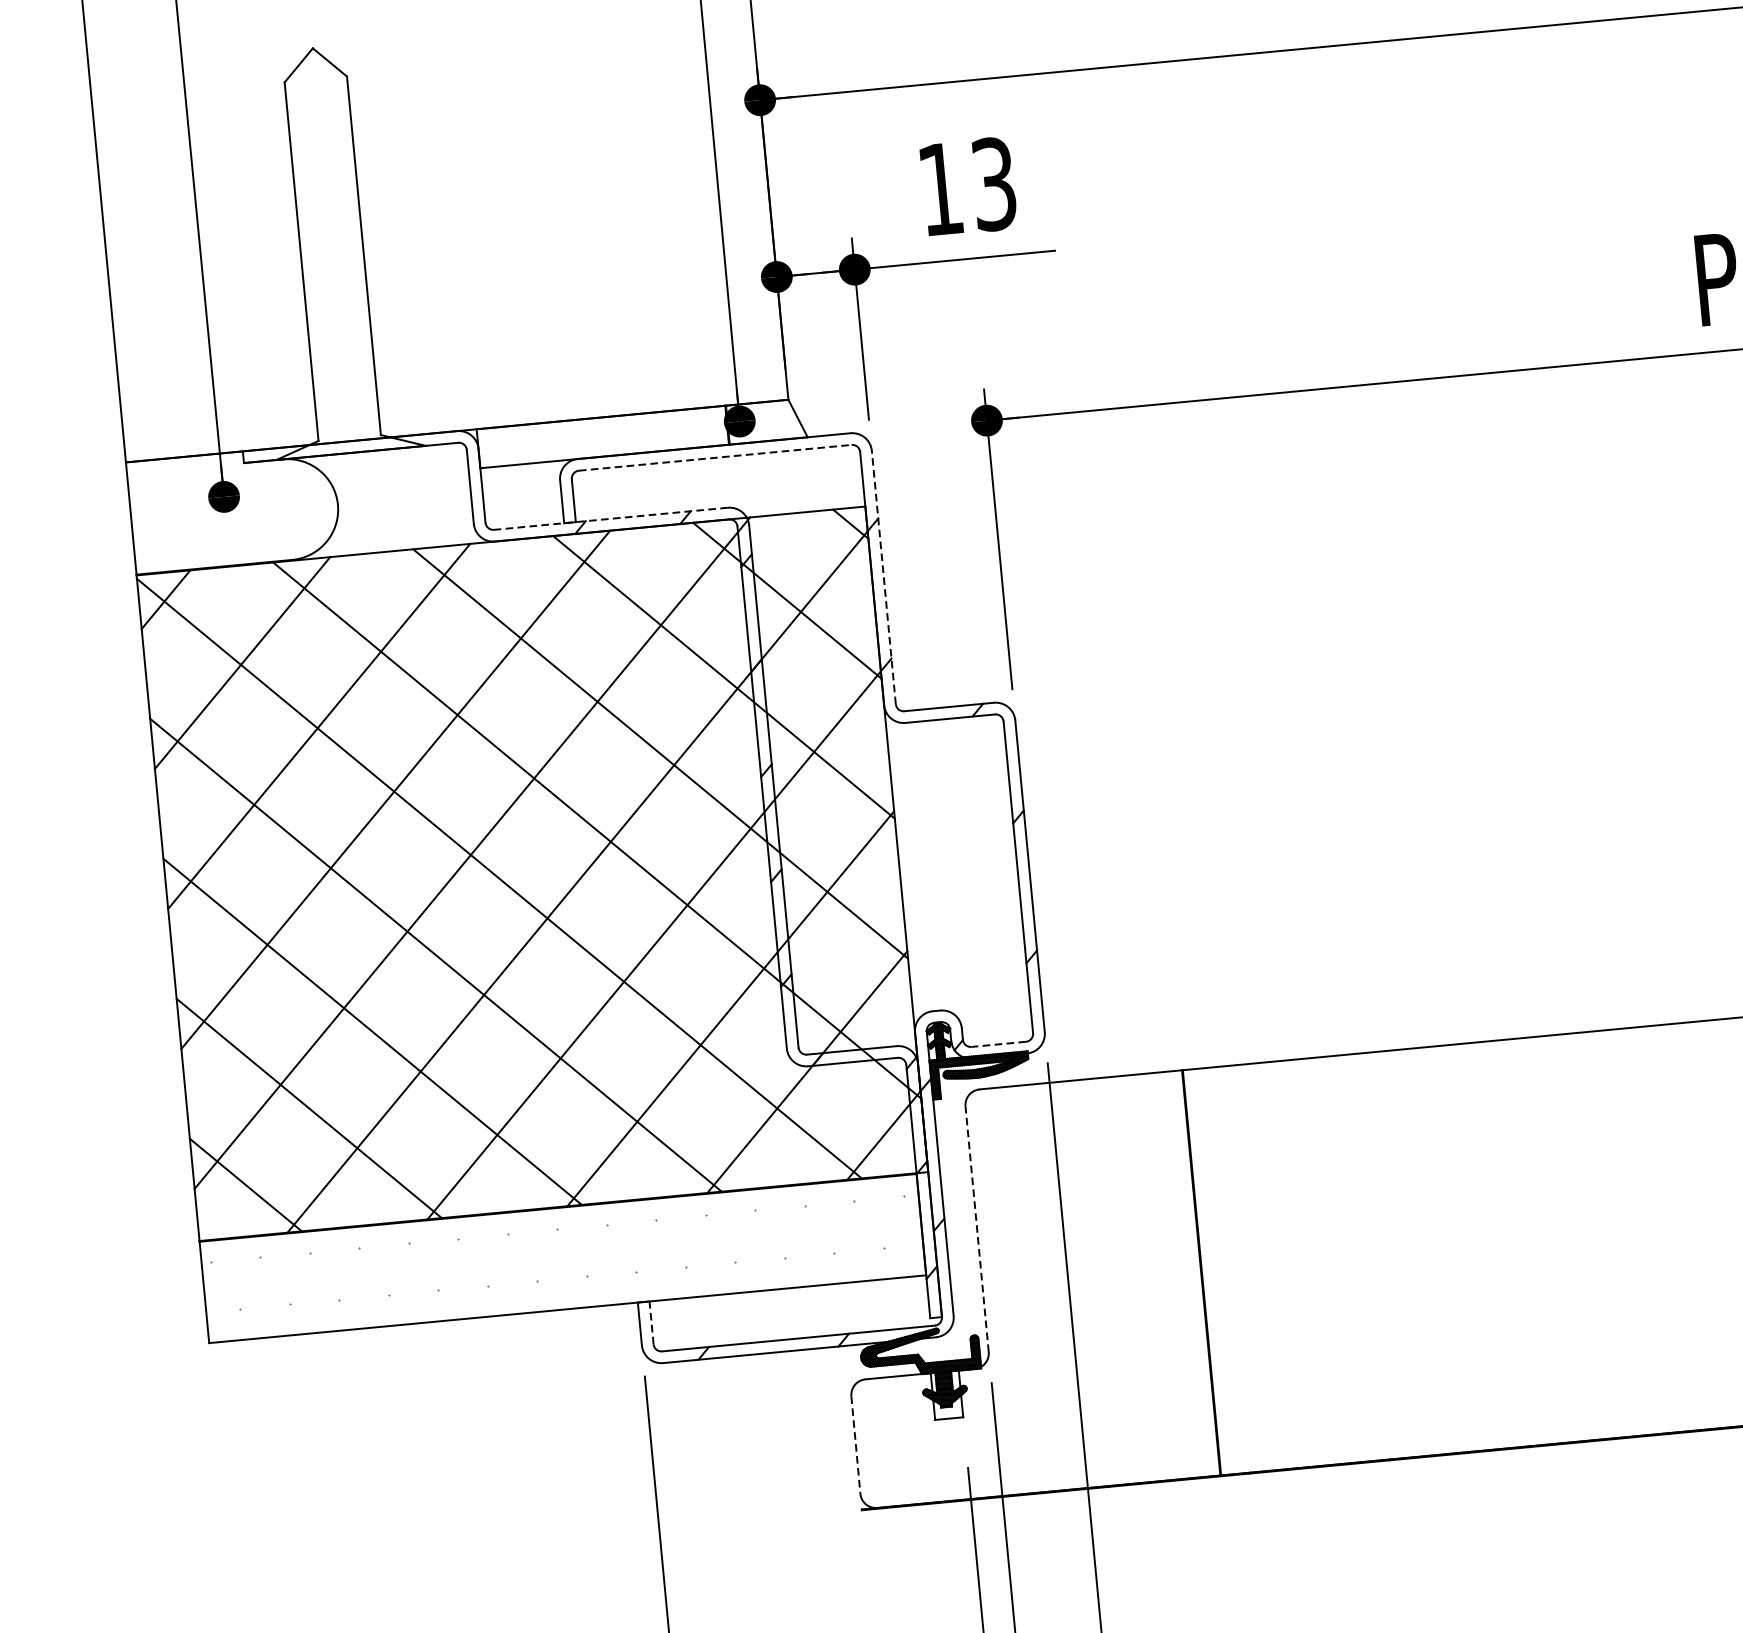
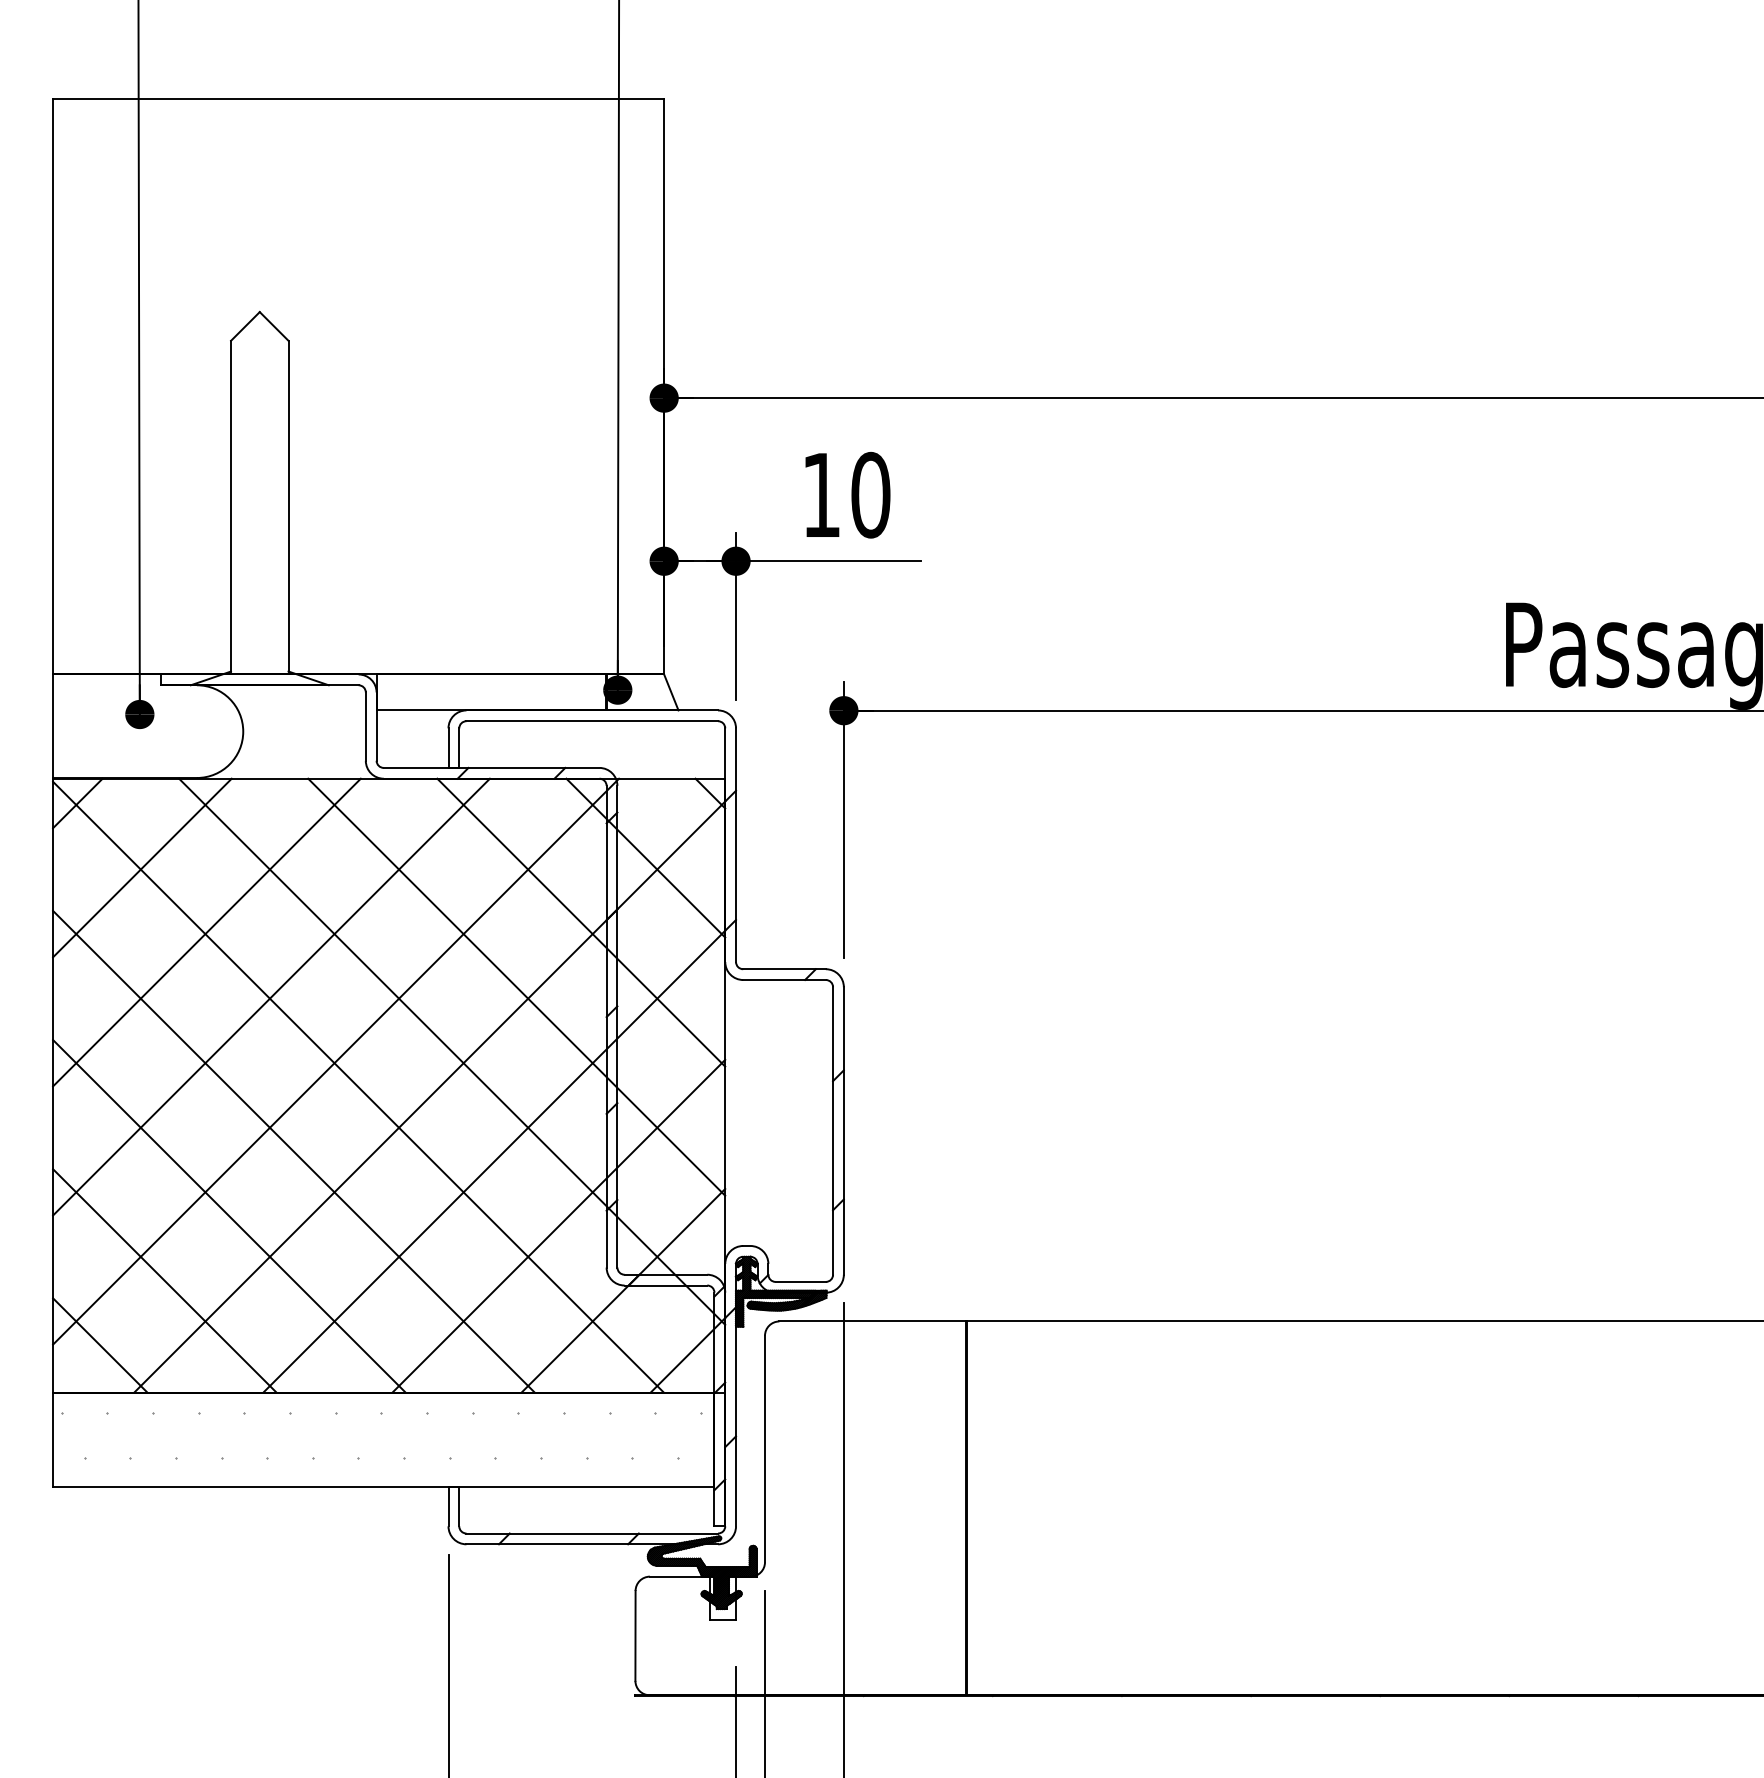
text: (993, 183) -> (870, 494), 13 -> 10
line: (715, 458) -> (592, 721), dashed -> solid
line: (610, 518) -> (491, 767), dashed -> solid
line: (884, 577) -> (736, 845), dashed -> solid
line: (998, 1043) -> (800, 1281), dashed -> solid
line: (977, 1228) -> (765, 1448), dashed -> solid
line: (651, 1322) -> (459, 1506), dashed -> solid
line: (855, 1444) -> (635, 1635), dashed -> solid

